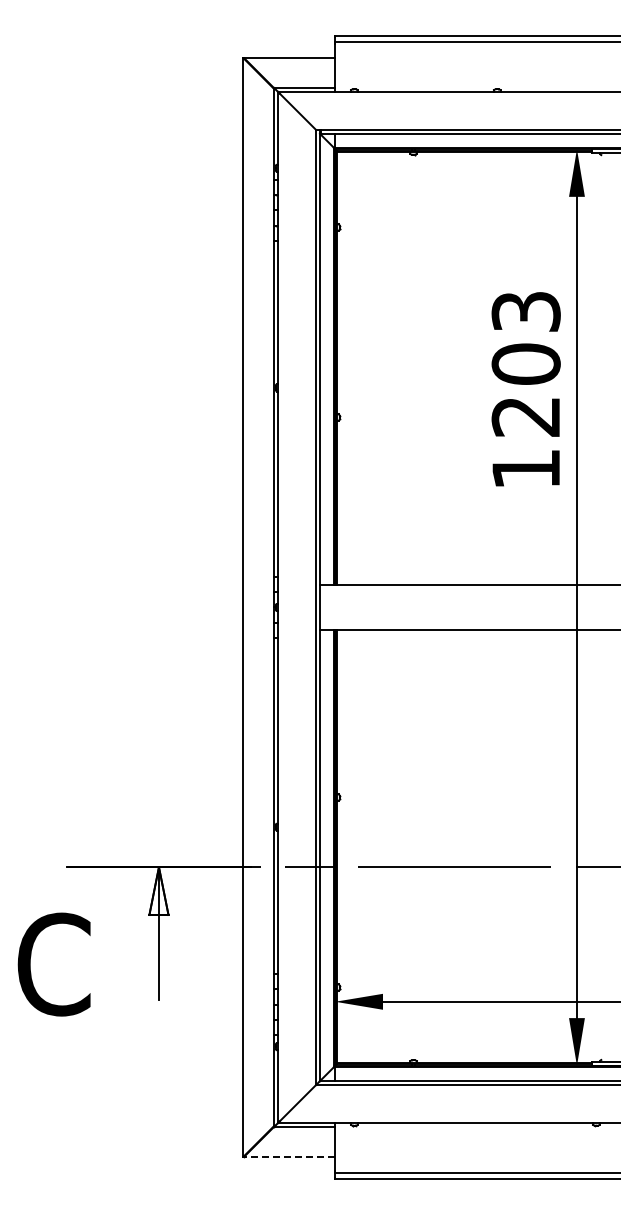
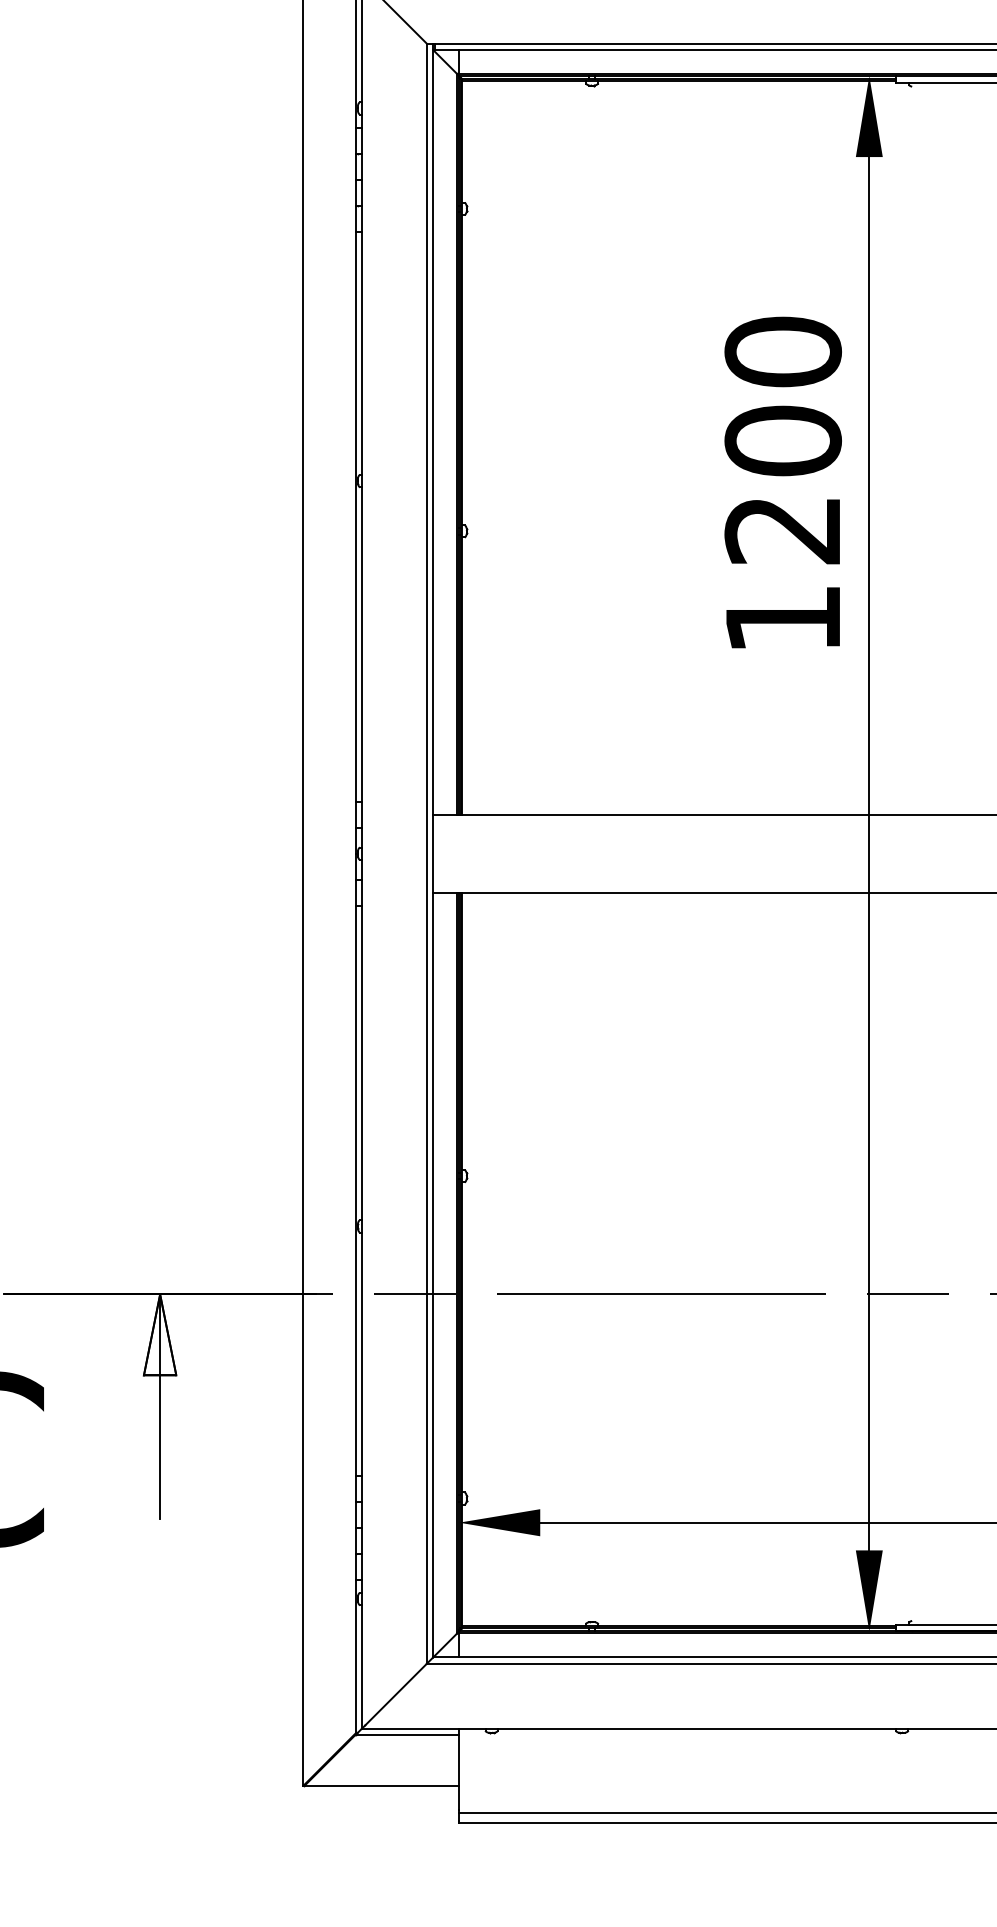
text: (525, 311) -> (782, 351), 1203 -> 1200
line: (289, 1157) -> (381, 1786), dashed -> solid

